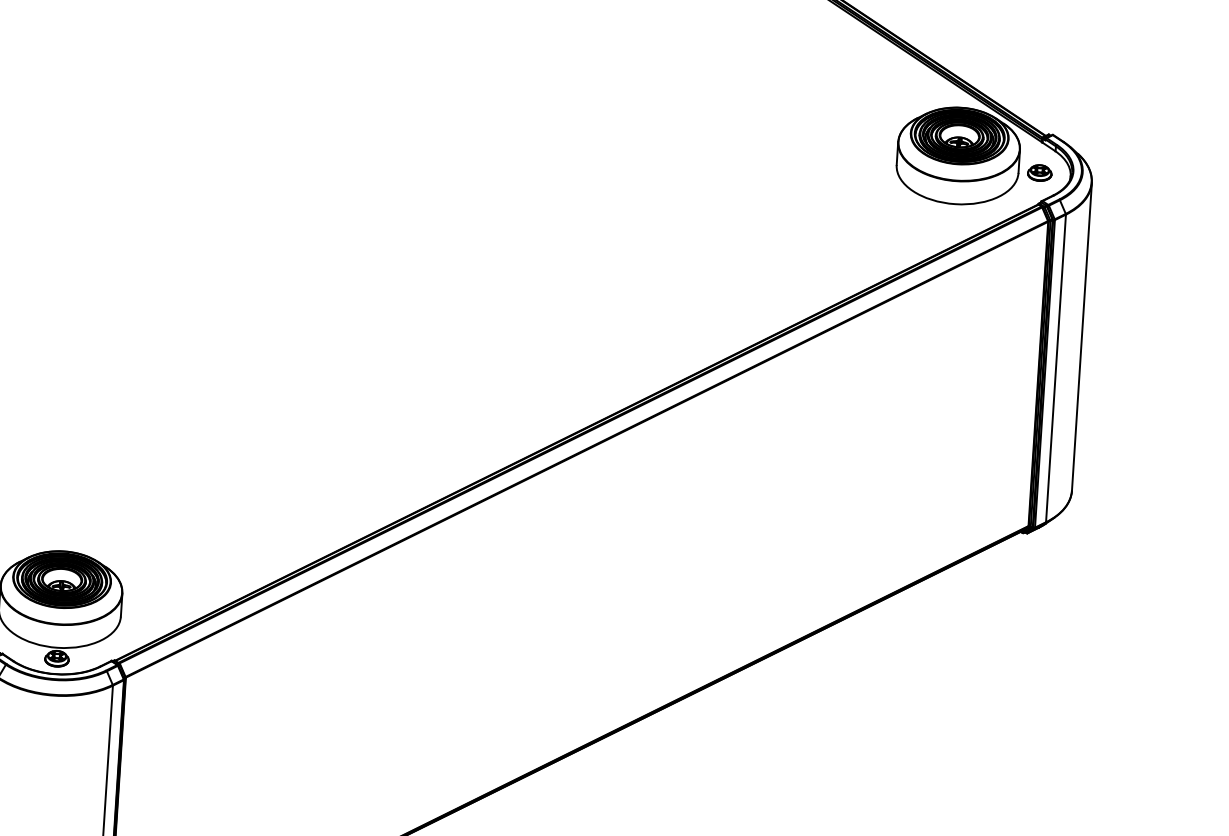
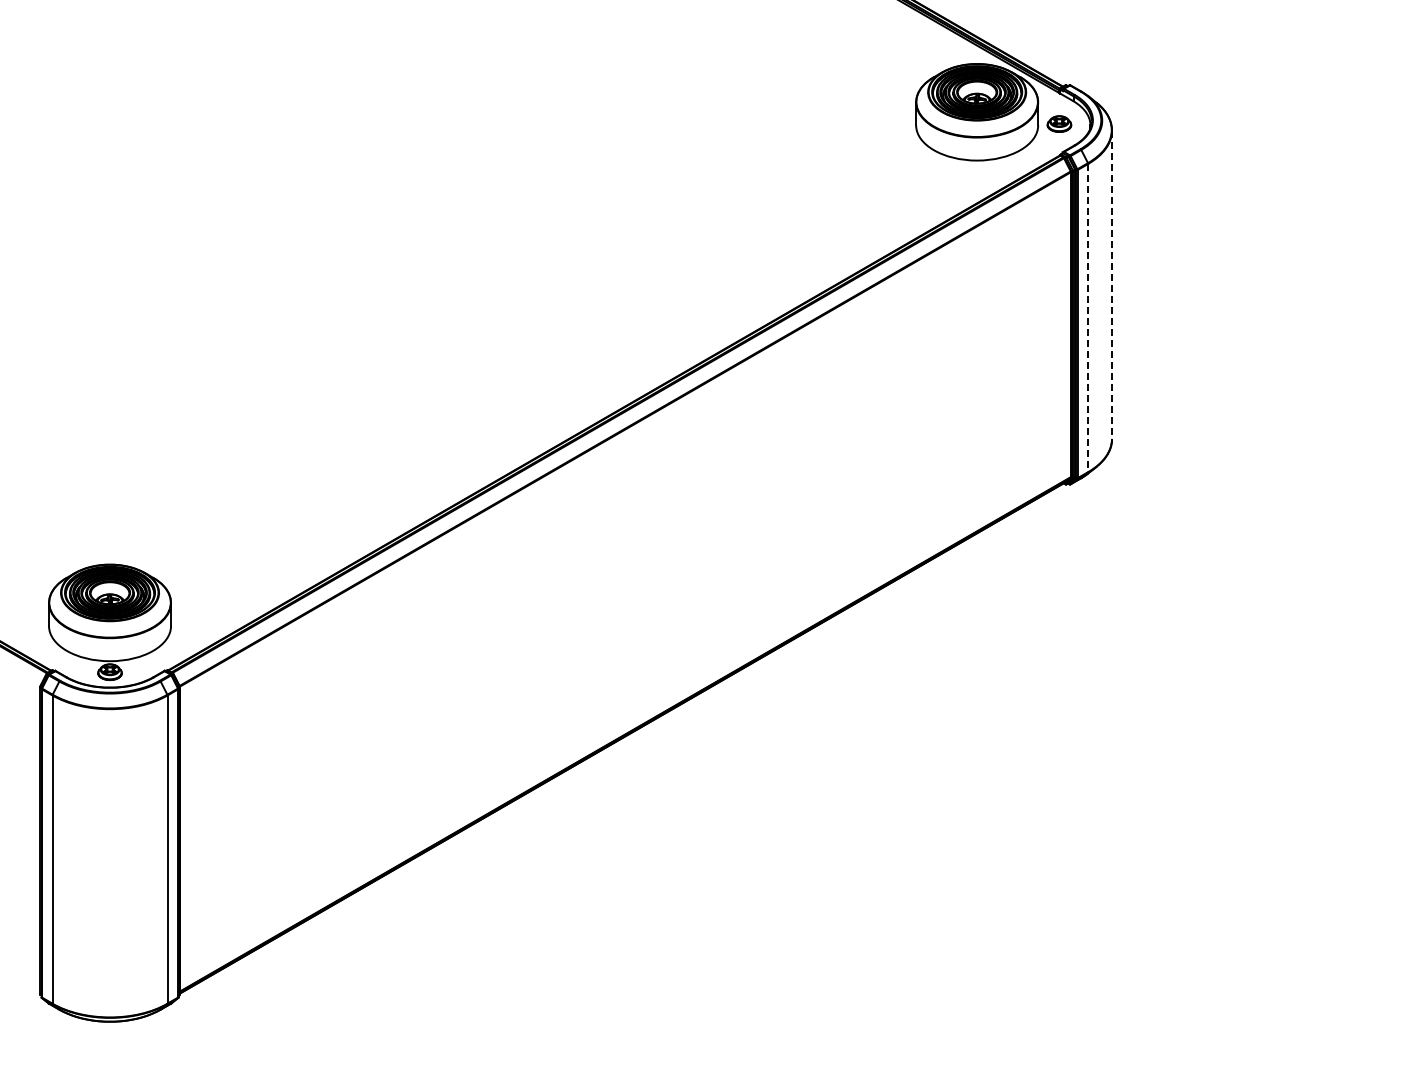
line: (1082, 337) -> (1112, 285), solid -> dashed
line: (1056, 368) -> (1088, 318), solid -> dashed

